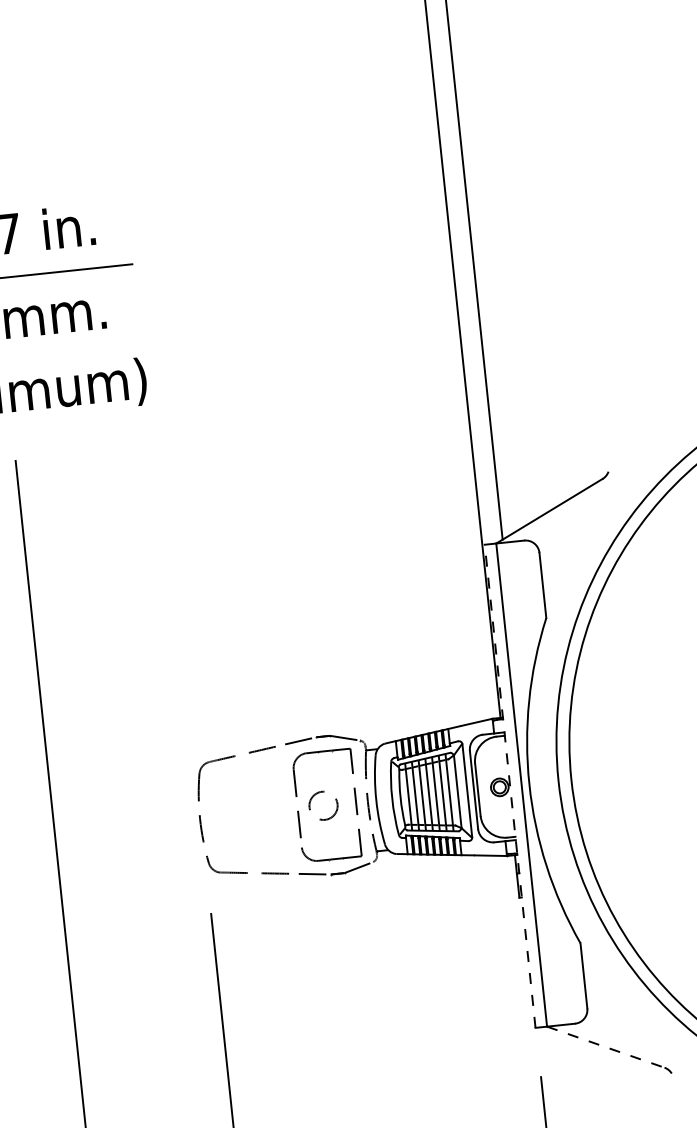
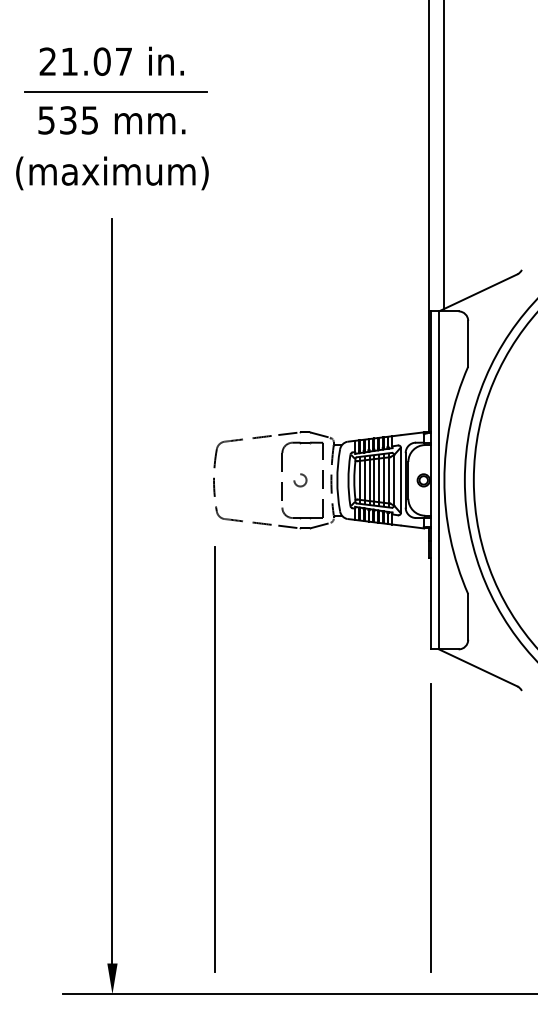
line: (509, 785) -> (430, 479), dashed -> solid
circle: (323, 806) -> (300, 480), size x0.62
line: (606, 1048) -> (478, 668), dashed -> solid

